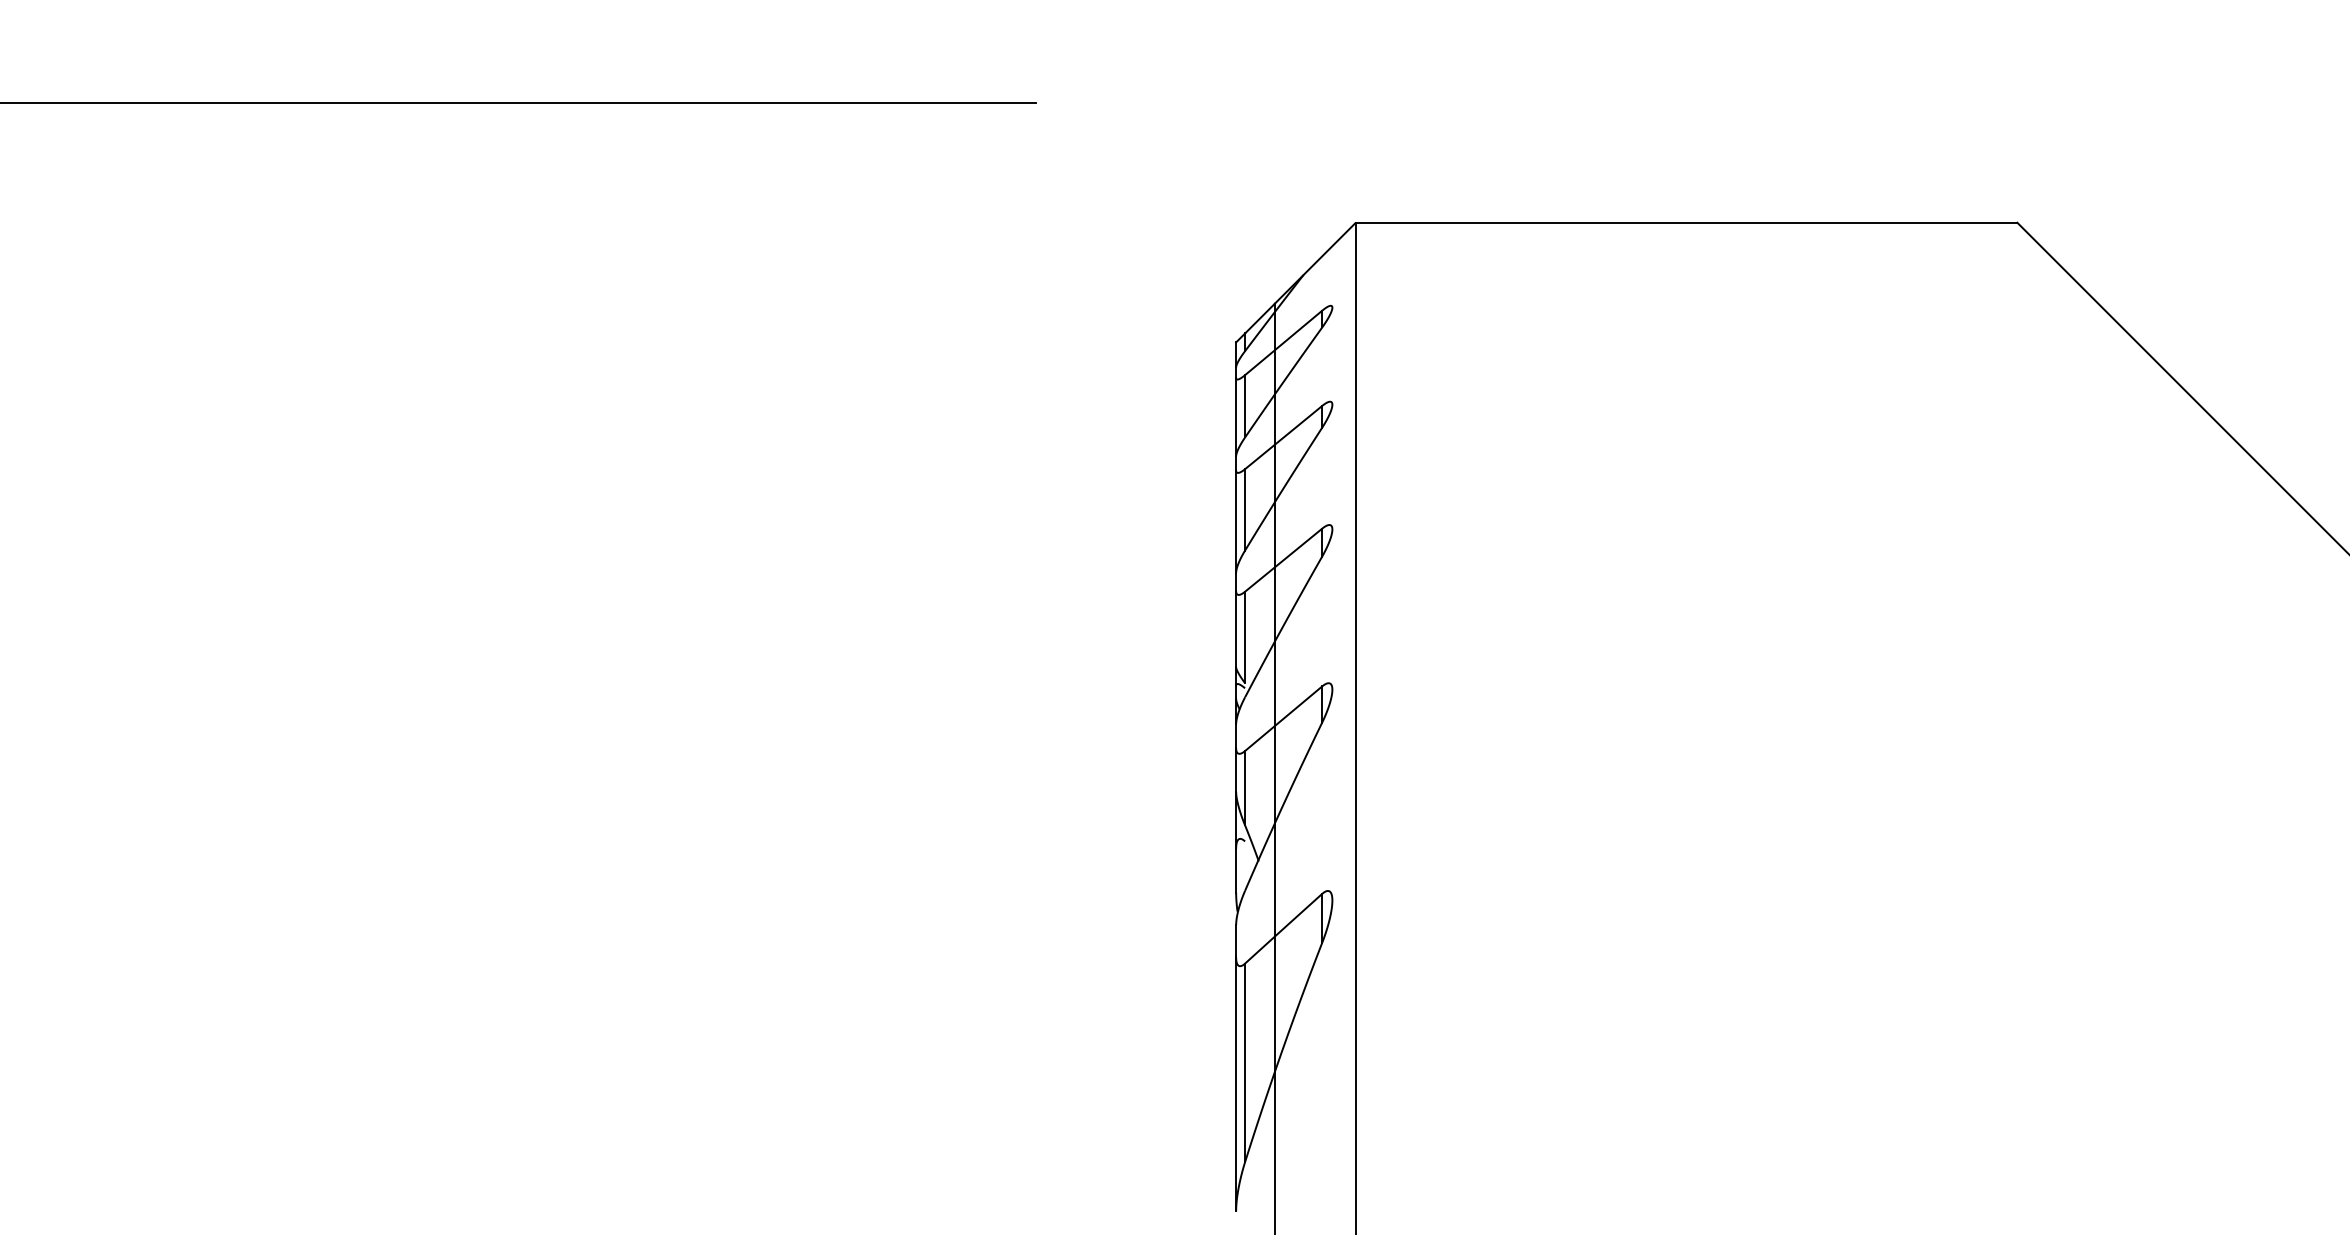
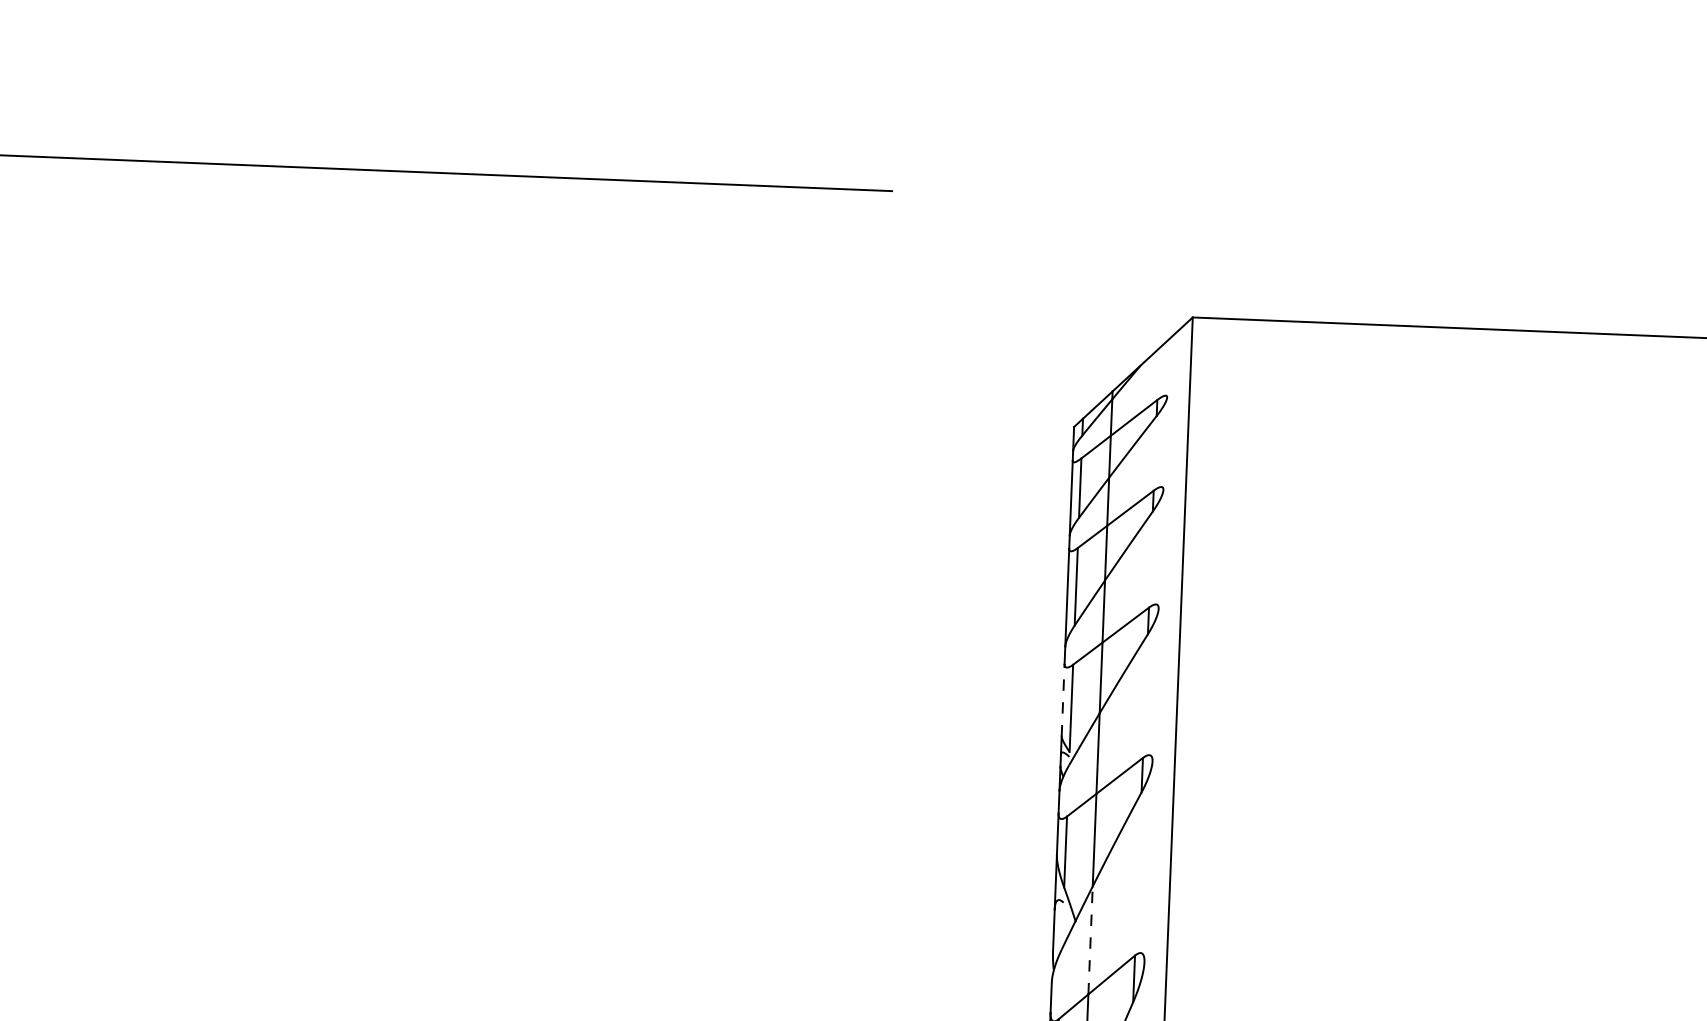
line: (1236, 628) -> (1063, 699), solid -> dashed
line: (1274, 879) -> (1090, 940), solid -> dashed

